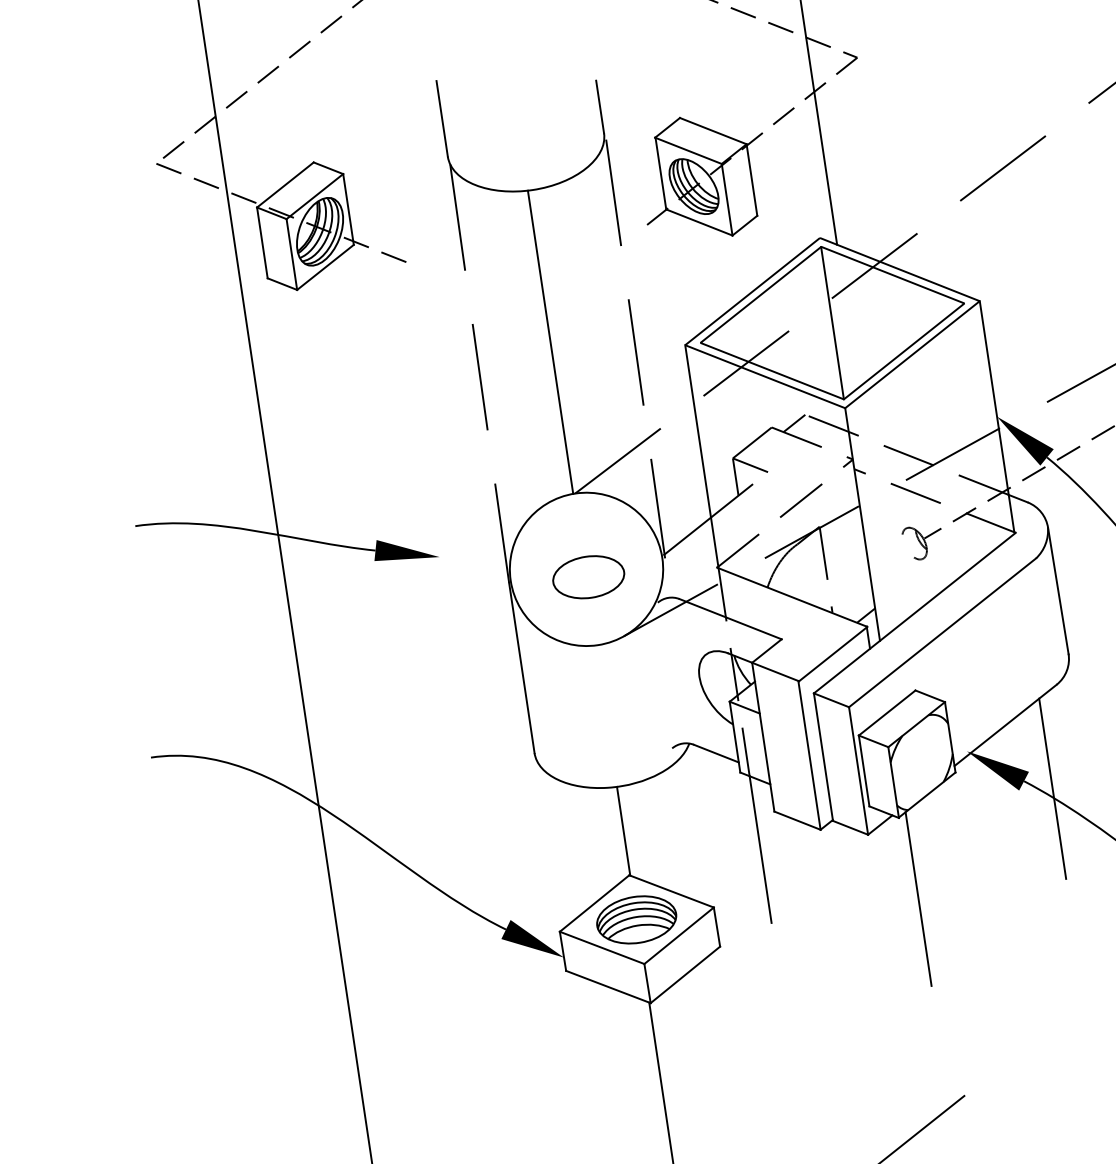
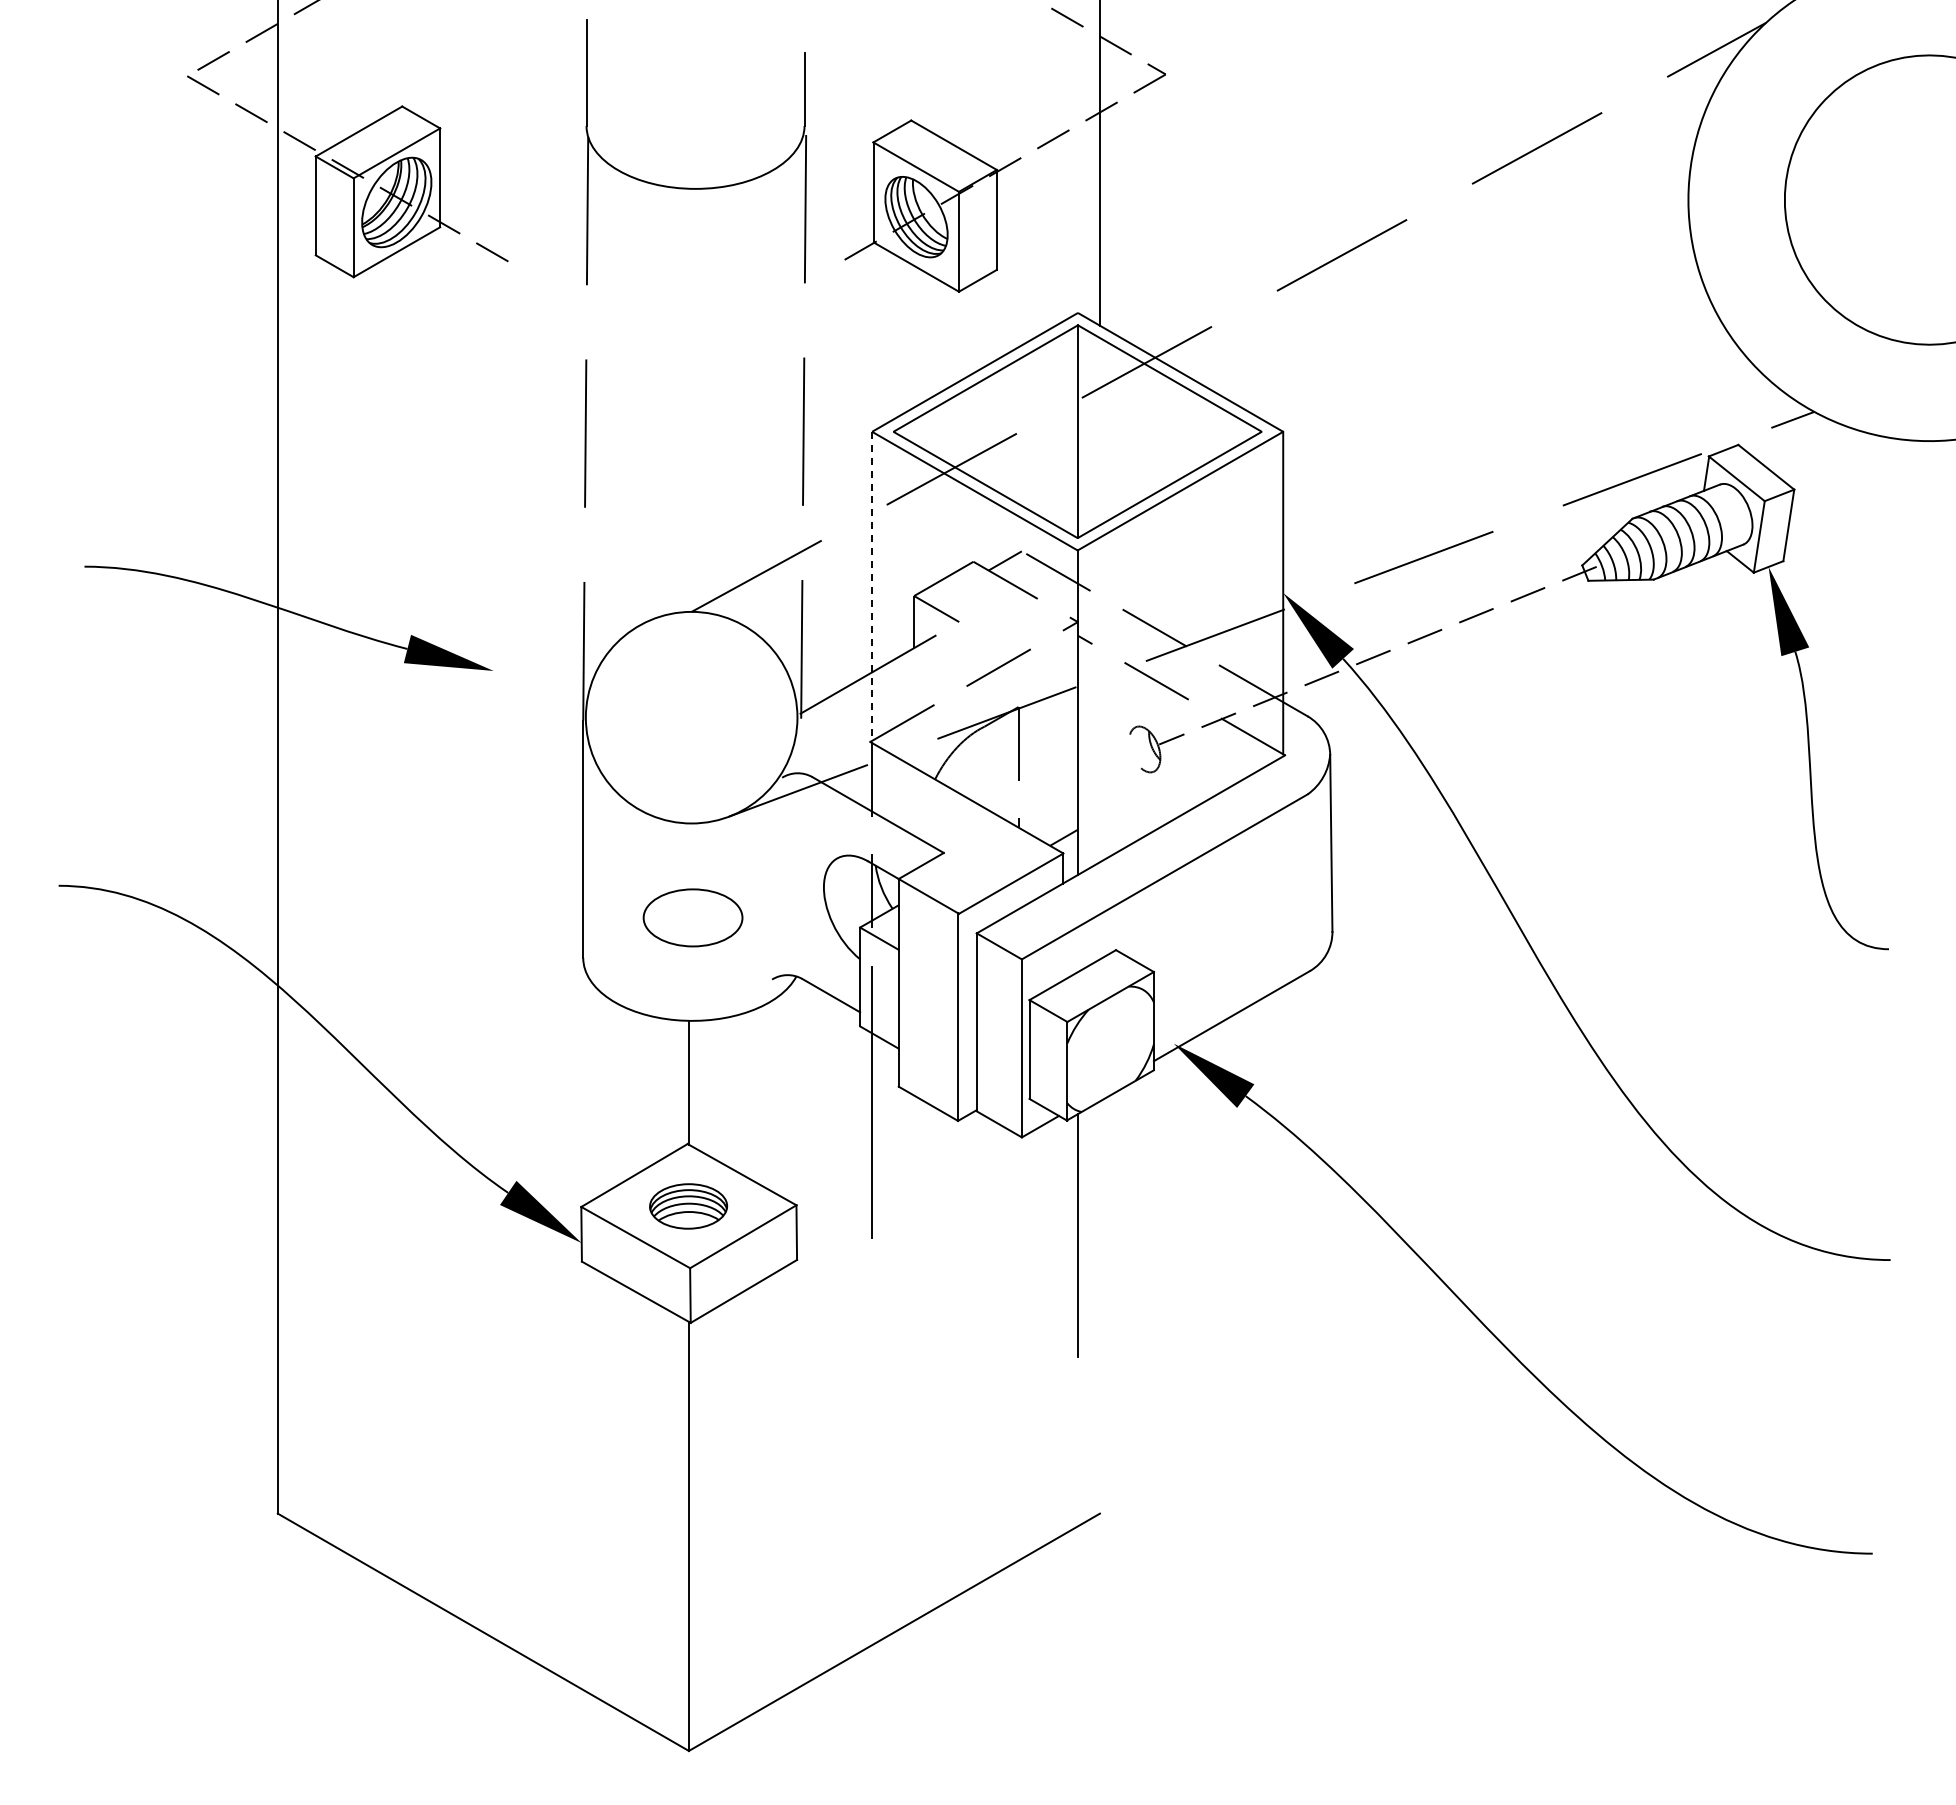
line: (550, 341) -> (688, 399), removed
line: (702, 456) -> (872, 587), solid -> dashed
part: (588, 577) -> (692, 917), moved
line: (1052, 788) -> (1283, 1112), removed
part: (636, 919) -> (688, 1206), size x0.7

